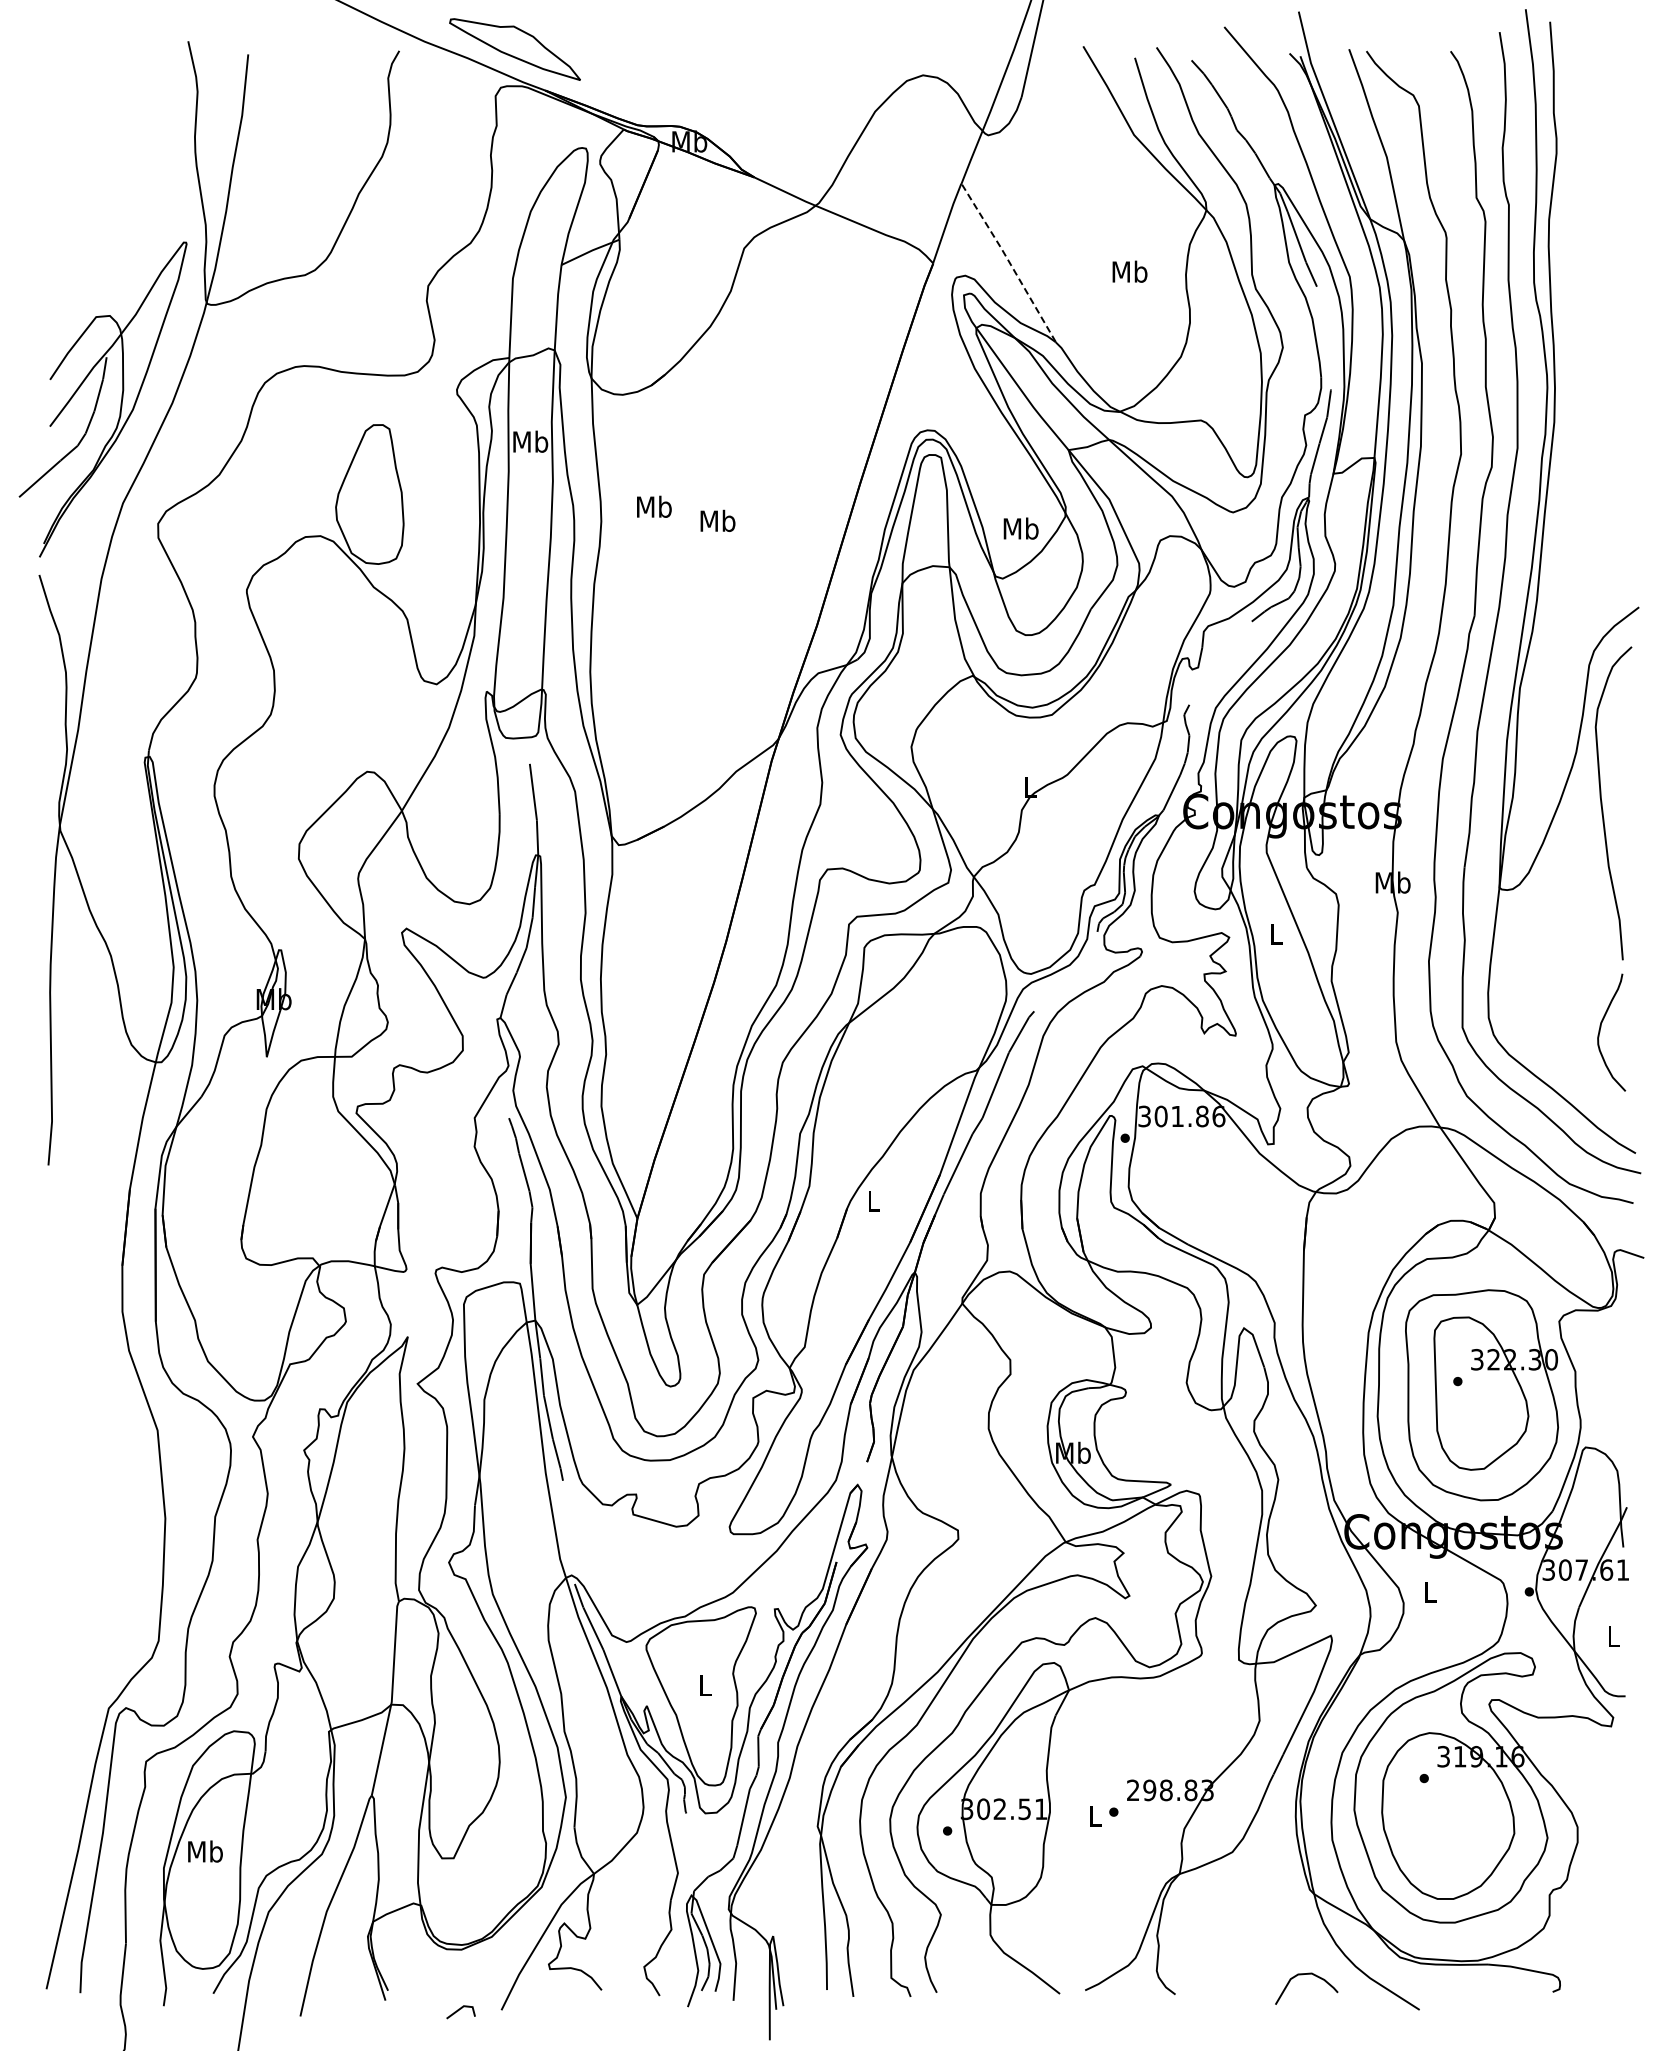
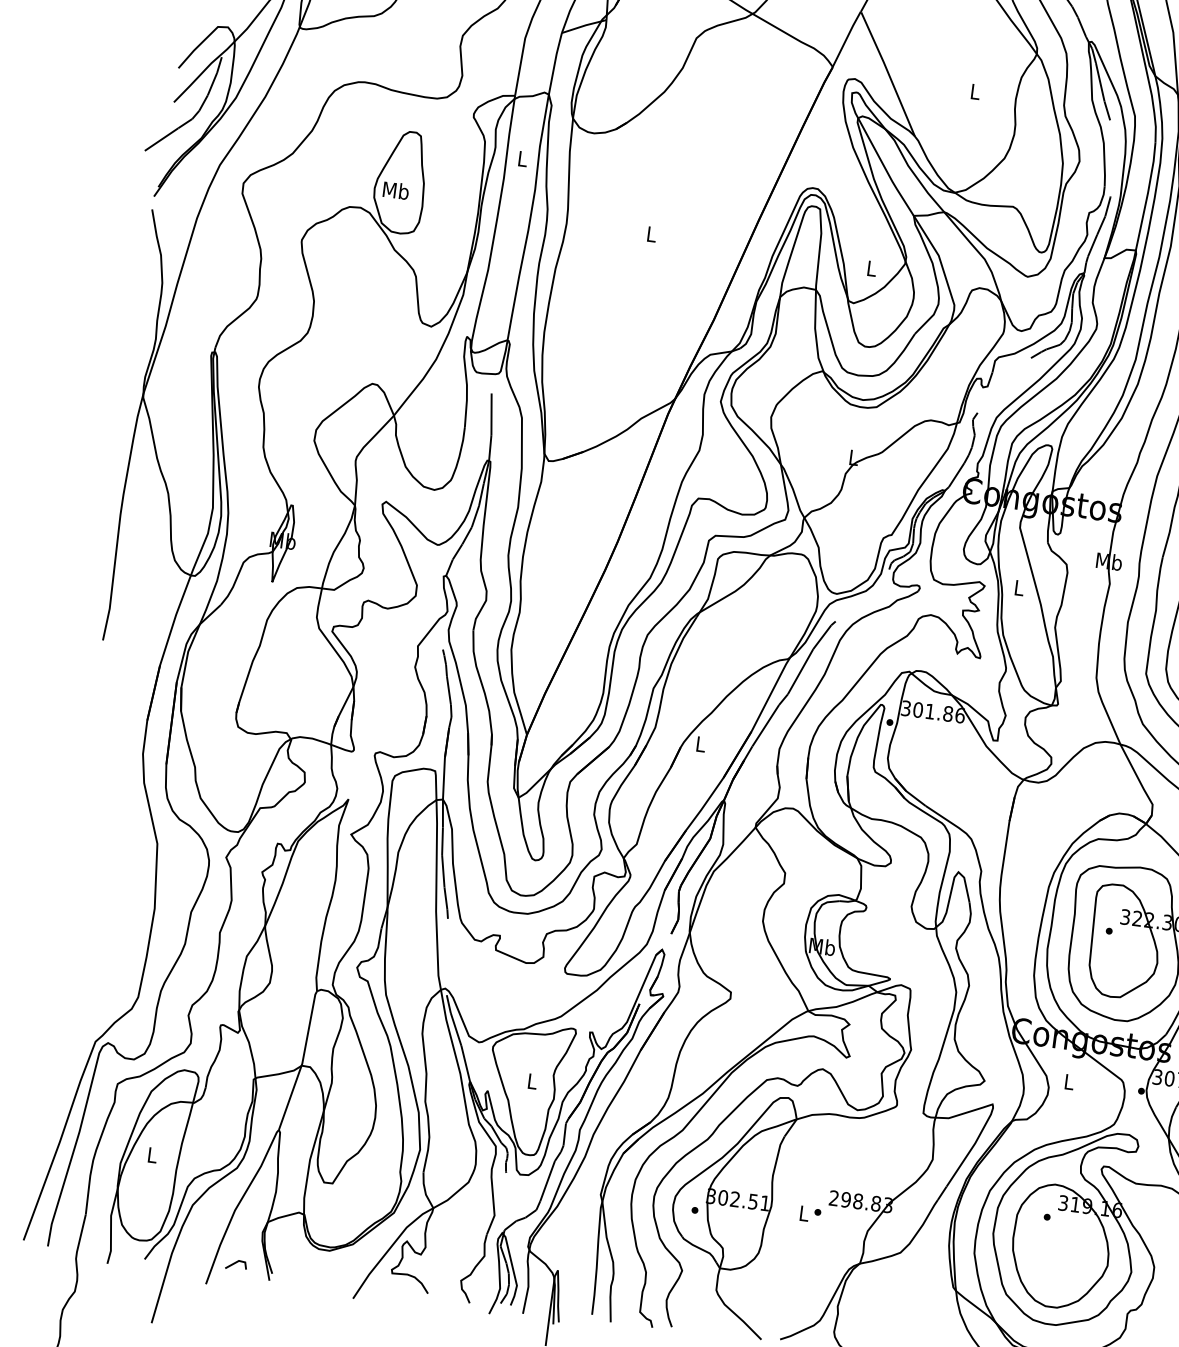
line: (1009, 262) -> (888, 73), dashed -> solid
text: (1129, 271) -> (975, 91), Mb -> L
text: (530, 441) -> (522, 158), Mb -> L
text: (654, 506) -> (396, 190), moved
text: (717, 520) -> (651, 233), Mb -> L
text: (1020, 528) -> (871, 268), Mb -> L
text: (205, 1851) -> (152, 1155), Mb -> L
line: (459, 2010) -> (235, 1263), moved

